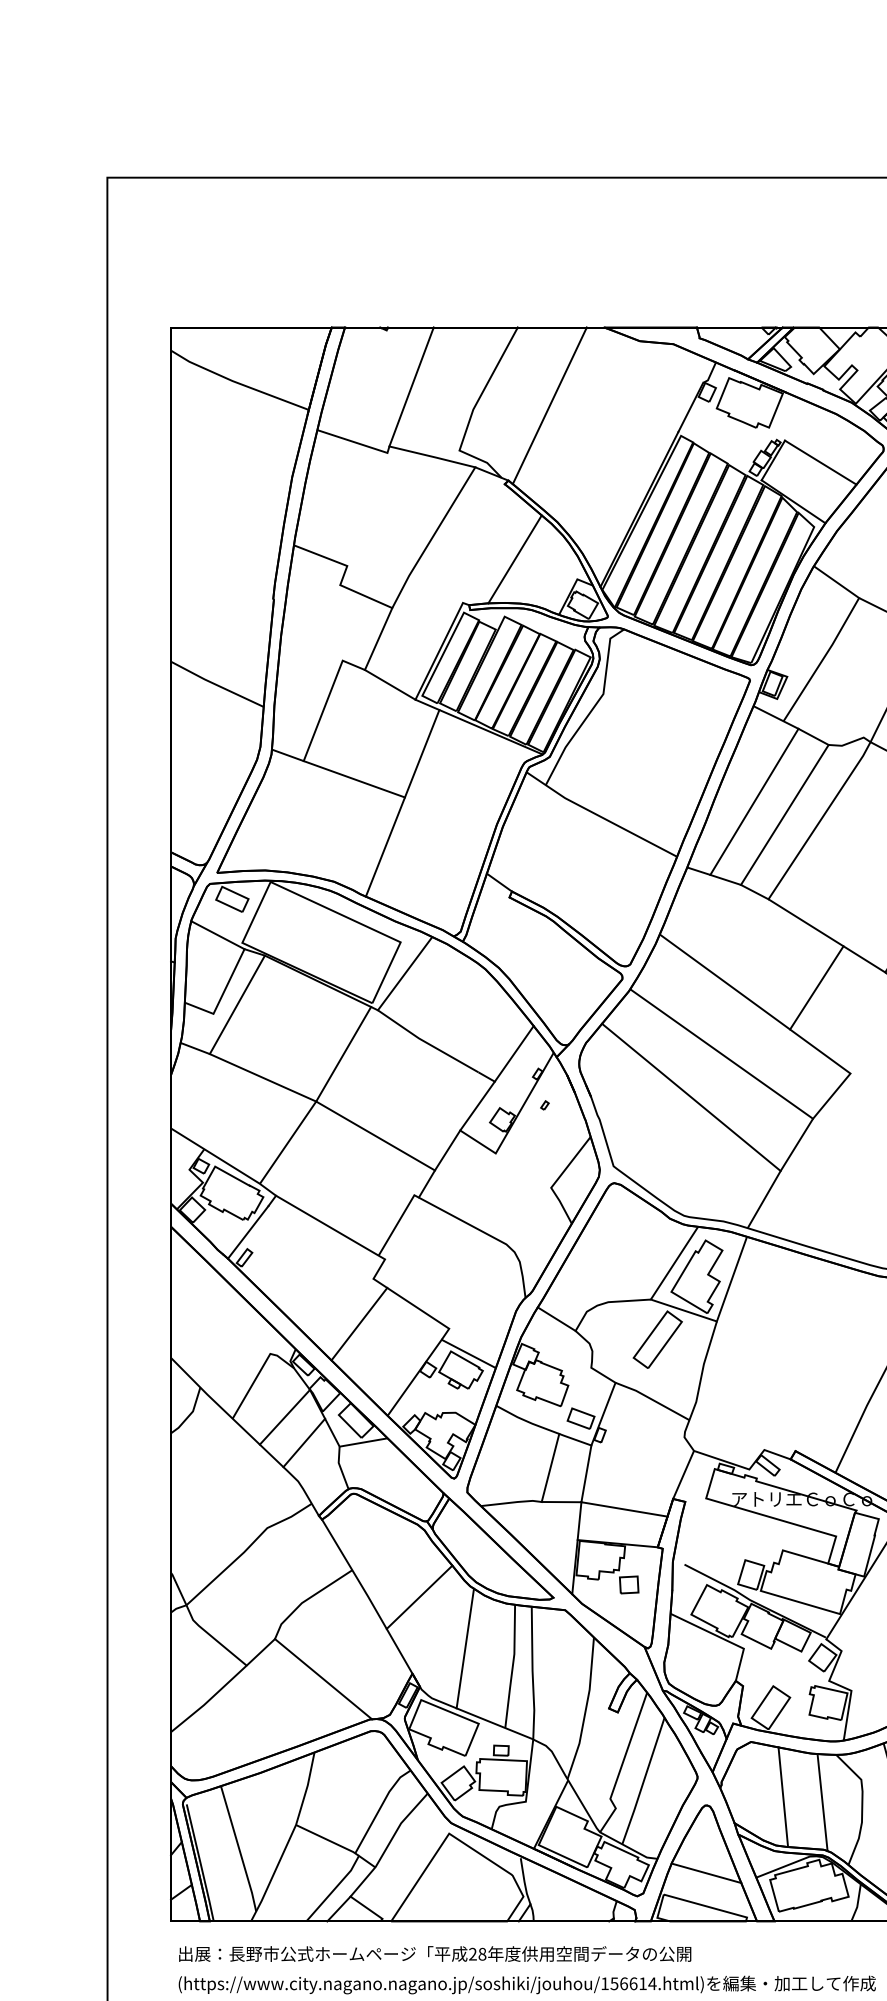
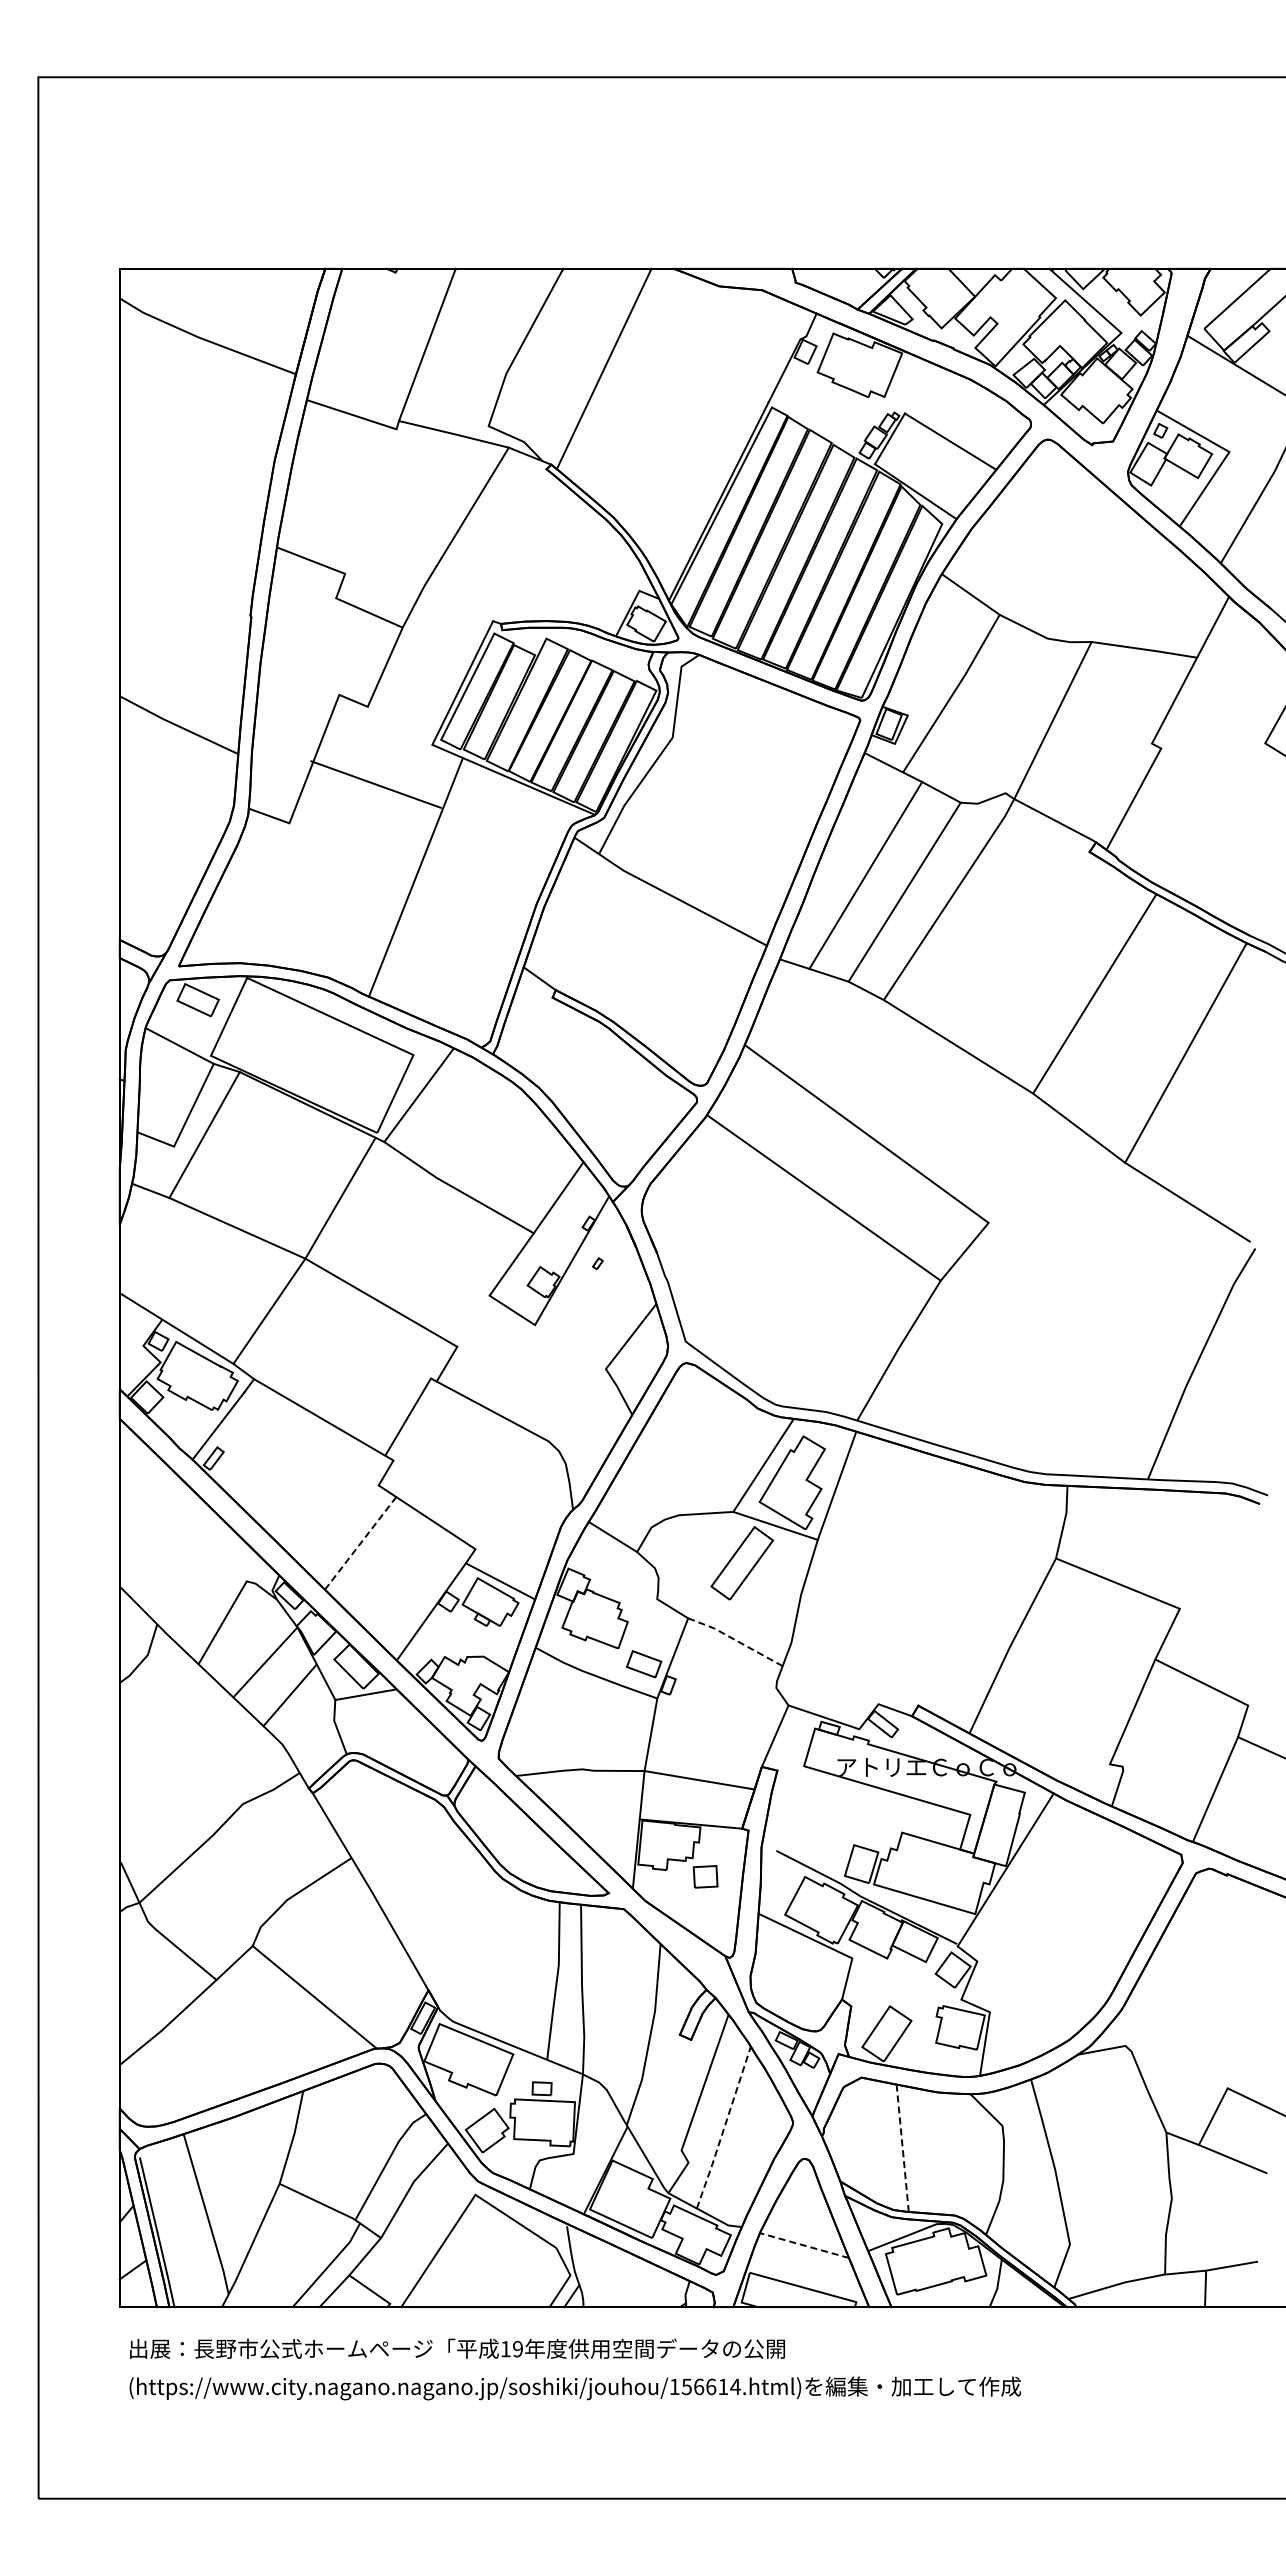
line: (514, 559) -> (559, 565), removed
line: (389, 684) -> (399, 725), removed
line: (353, 779) -> (375, 784), moved
line: (816, 988) -> (945, 1113), removed
line: (690, 1097) -> (784, 1253), removed
line: (447, 1149) -> (473, 1320), removed
line: (359, 1324) -> (360, 1543), solid -> dashed
line: (652, 1400) -> (735, 1640), solid -> dashed
line: (550, 1467) -> (604, 1726), removed
line: (419, 1597) -> (437, 1892), removed
line: (465, 1648) -> (496, 1957), removed
line: (643, 1781) -> (724, 2128), solid -> dashed
line: (783, 1797) -> (902, 2148), solid -> dashed
line: (822, 1802) -> (952, 2155), removed
line: (705, 1873) -> (803, 2245), solid -> dashed
text: (477, 1953) -> (511, 2348), 28 -> 19

